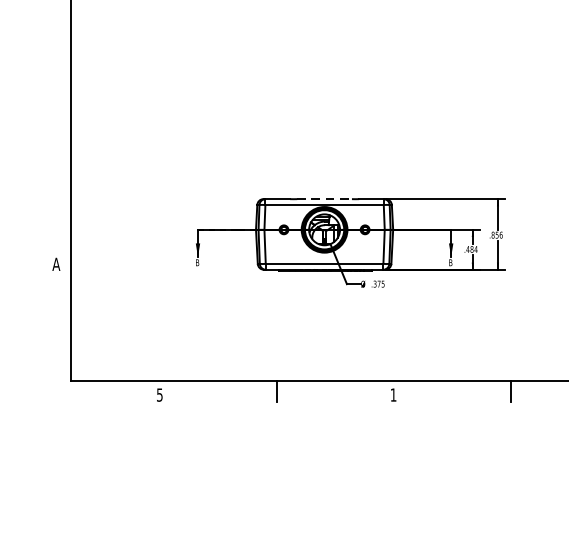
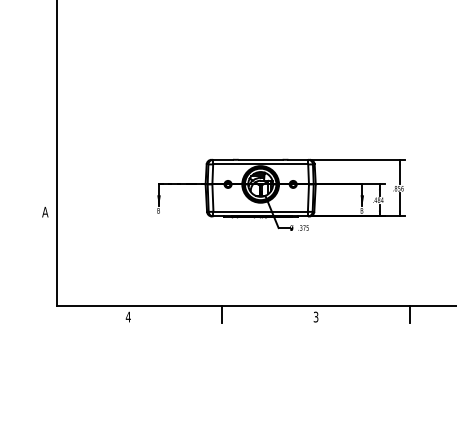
line: (324, 198) -> (260, 159), dashed -> solid
text: (158, 394) -> (127, 316), 5 -> 4
text: (392, 394) -> (315, 316), 1 -> 3

